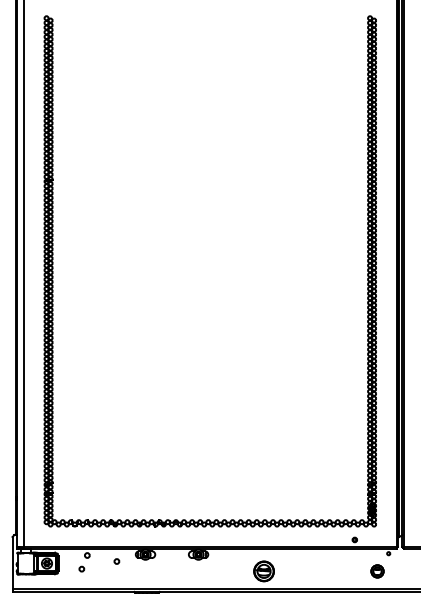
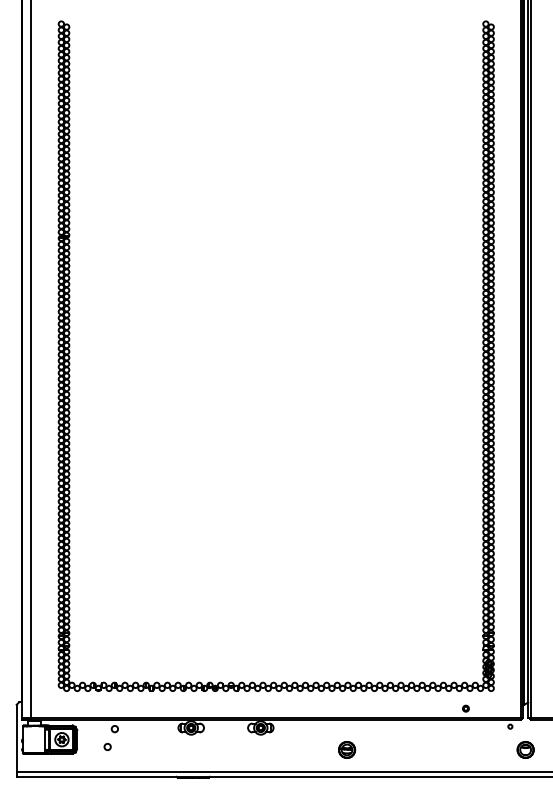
circle: (116, 561) -> (153, 736), removed
part: (264, 571) -> (347, 749), size x0.62
part: (377, 571) -> (525, 749), moved

